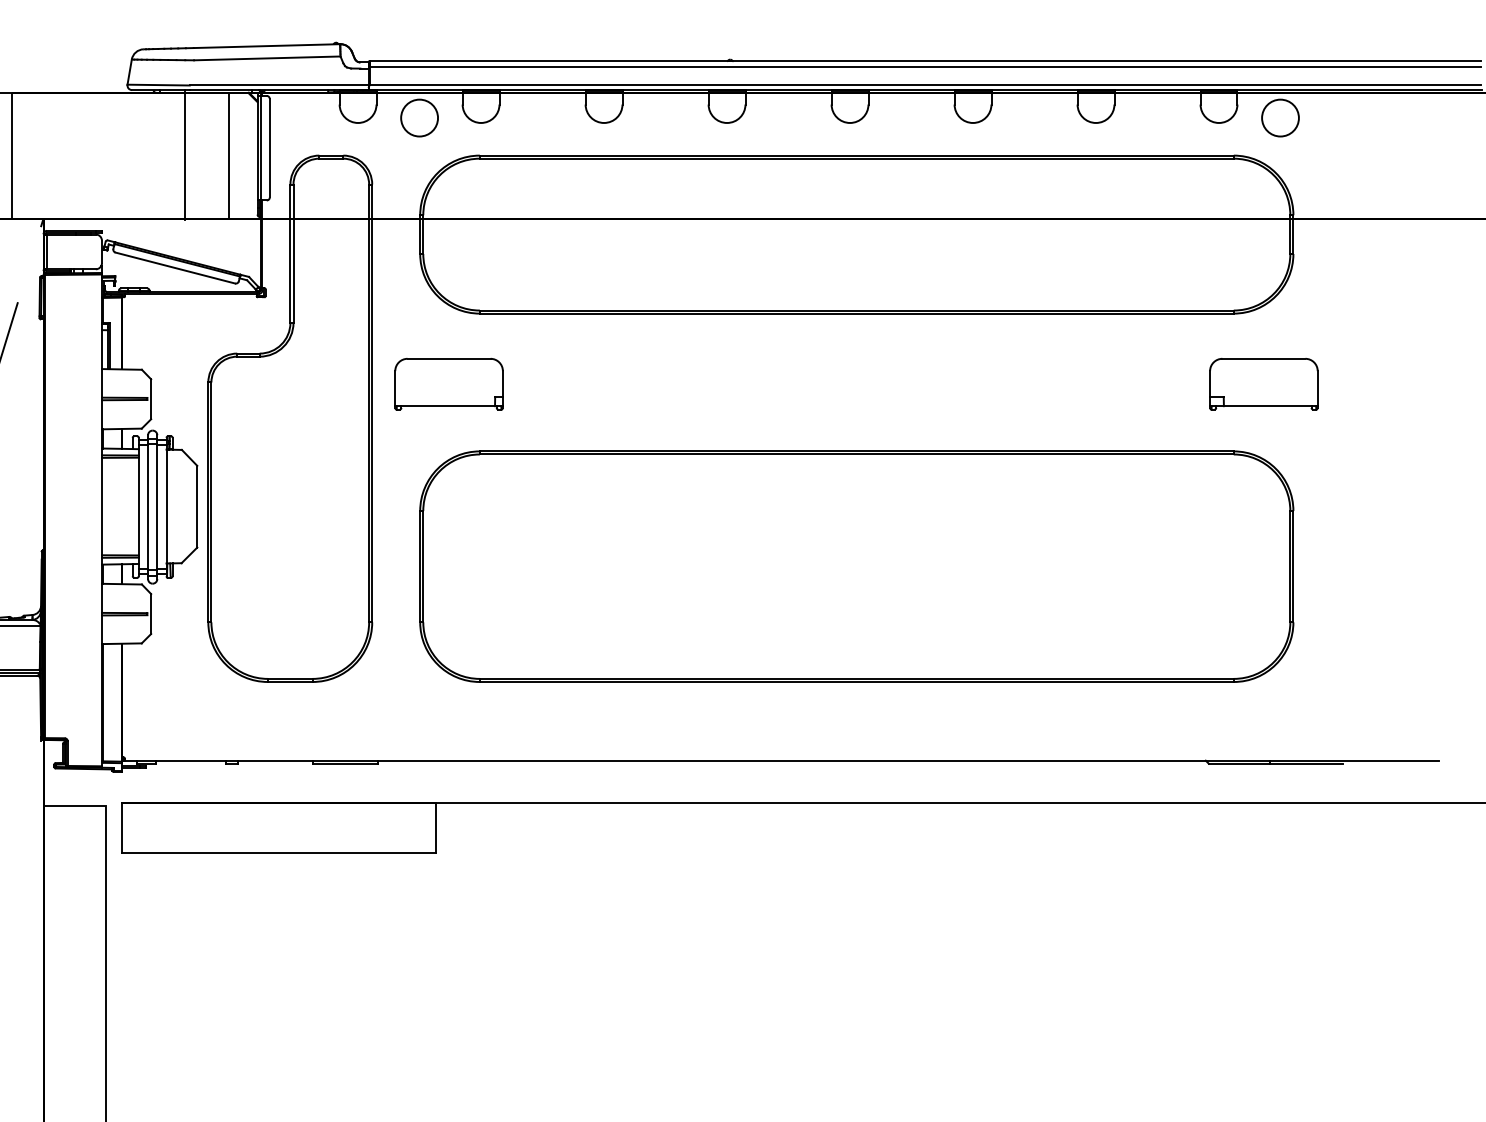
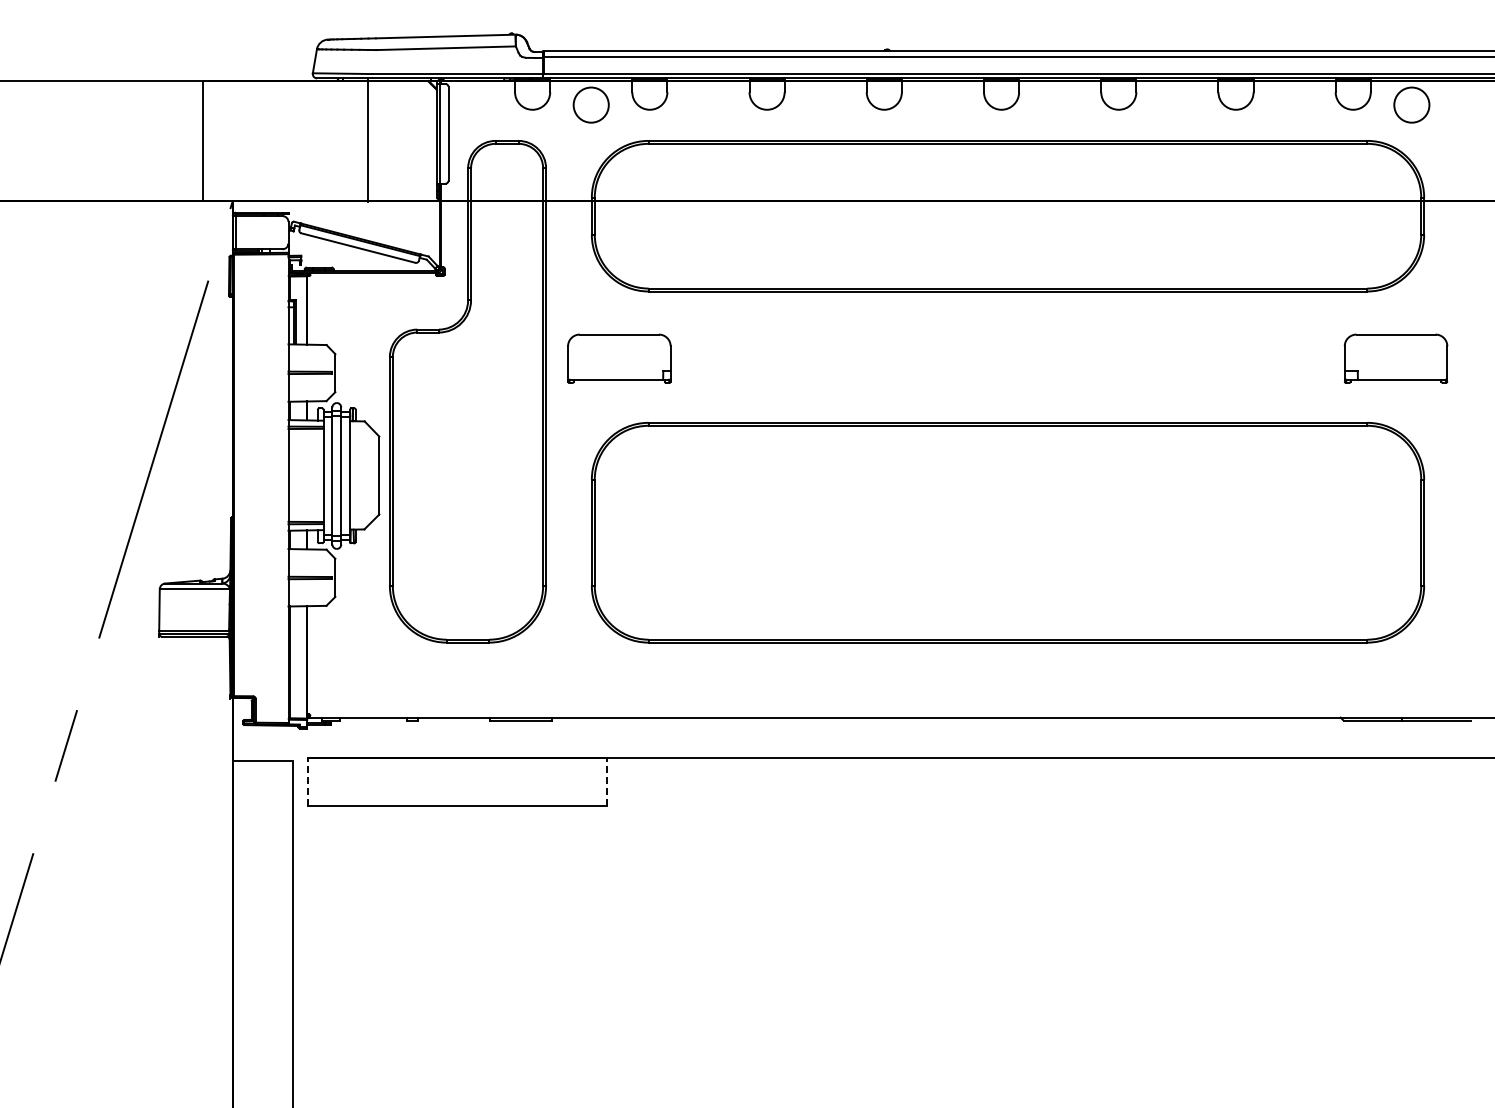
line: (228, 155) -> (409, 140), removed
line: (121, 827) -> (307, 781), solid -> dashed
line: (436, 827) -> (607, 781), solid -> dashed

